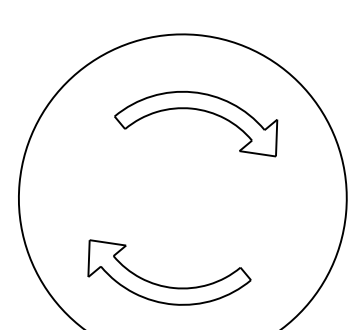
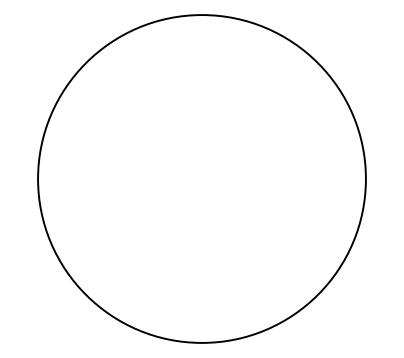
part: (198, 110) -> (209, 90), removed
part: (167, 285) -> (194, 267), removed

